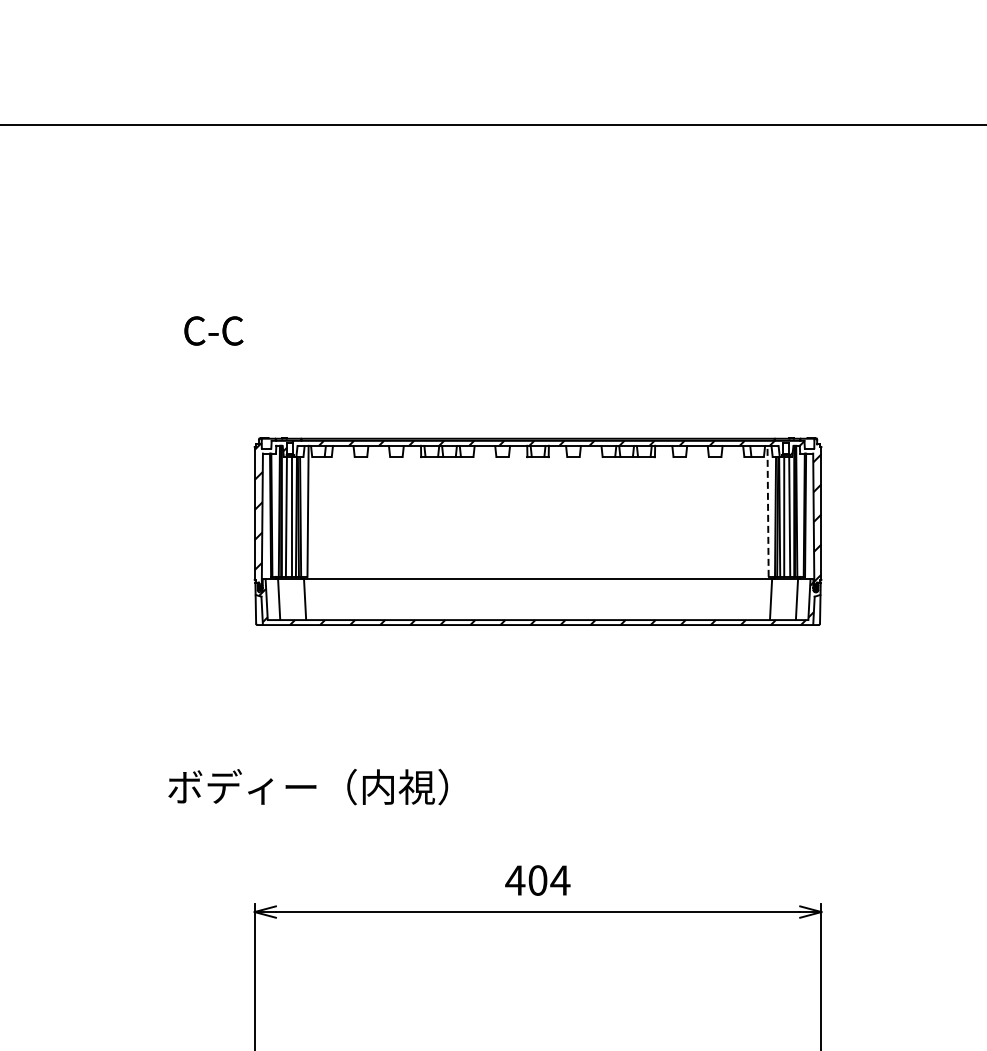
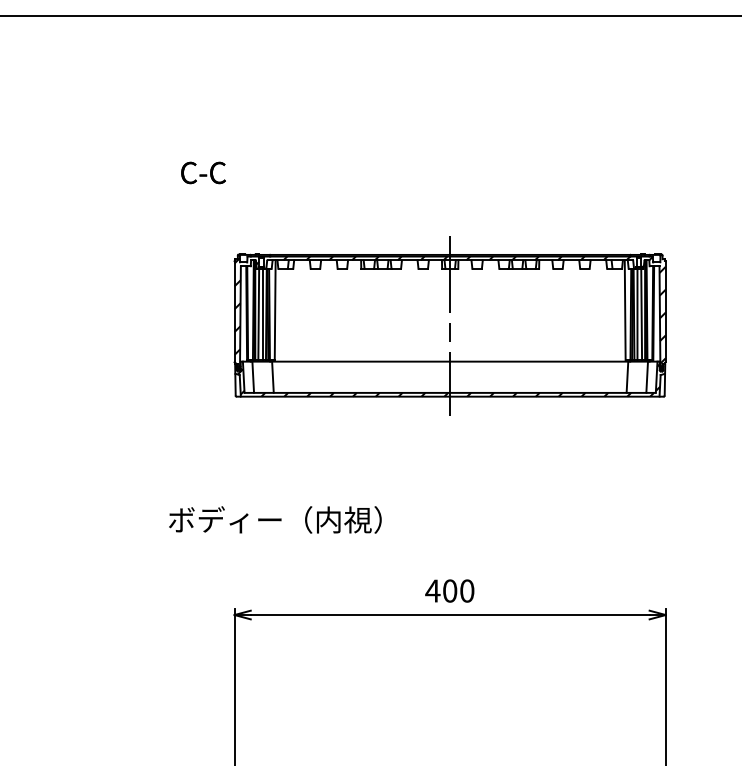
line: (768, 511) -> (625, 310), dashed -> solid
line: (538, 531) -> (450, 325), added
text: (560, 880) -> (467, 591), 404 -> 400

